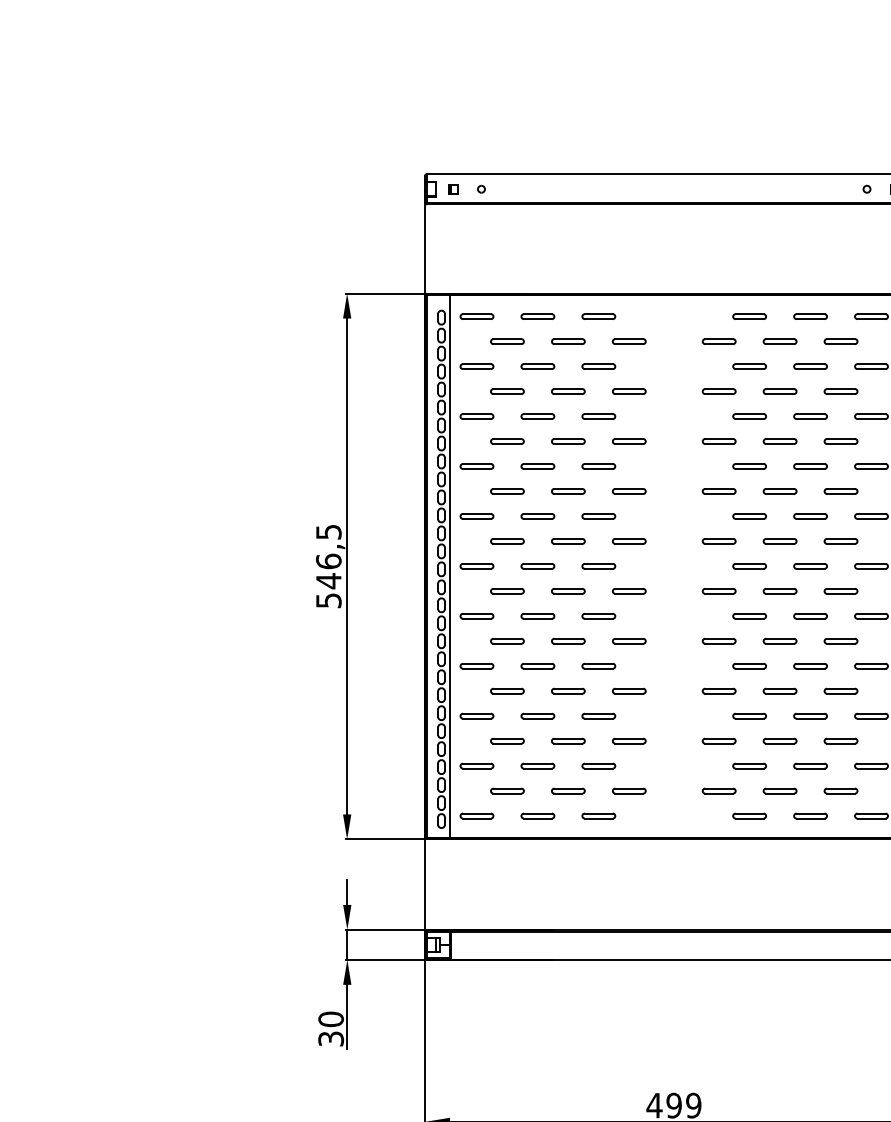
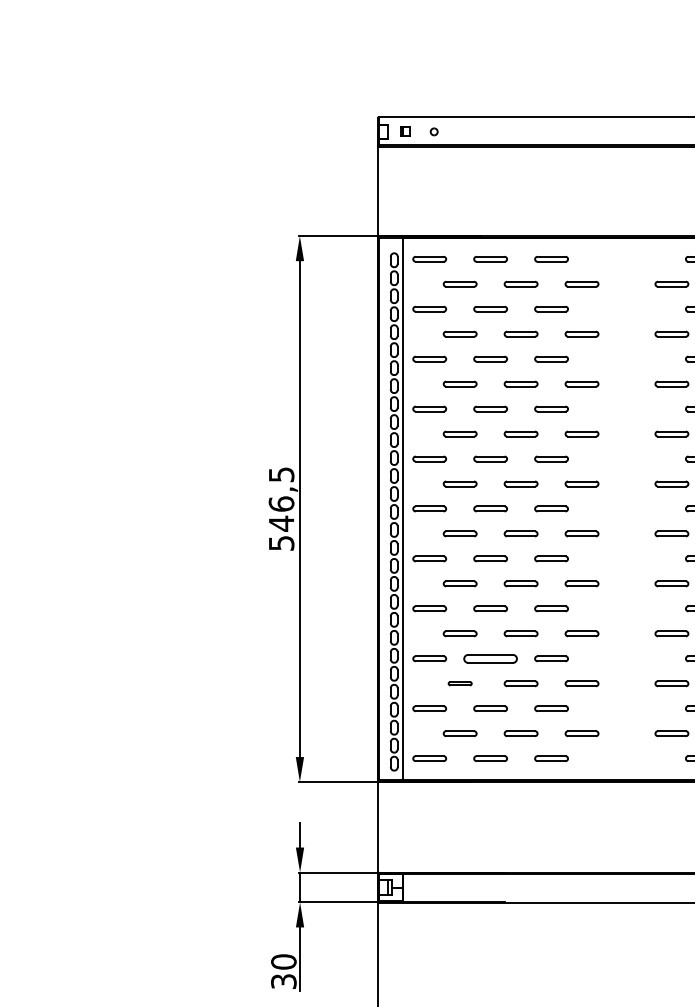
part: (537, 715) -> (490, 658), size x1.6
part: (507, 740) -> (460, 683), size x0.7

